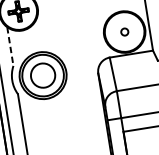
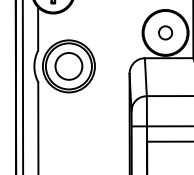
circle: (124, 31) -> (165, 32), size x1.67
line: (10, 46) -> (38, 28), dashed -> solid

